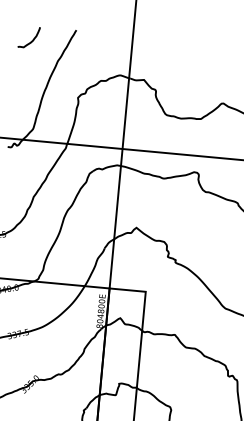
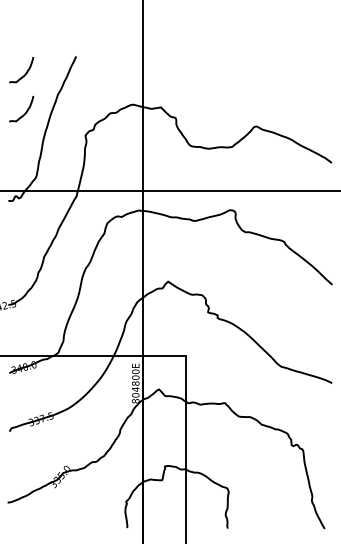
curve: (29, 73) -> (25, 112), added

